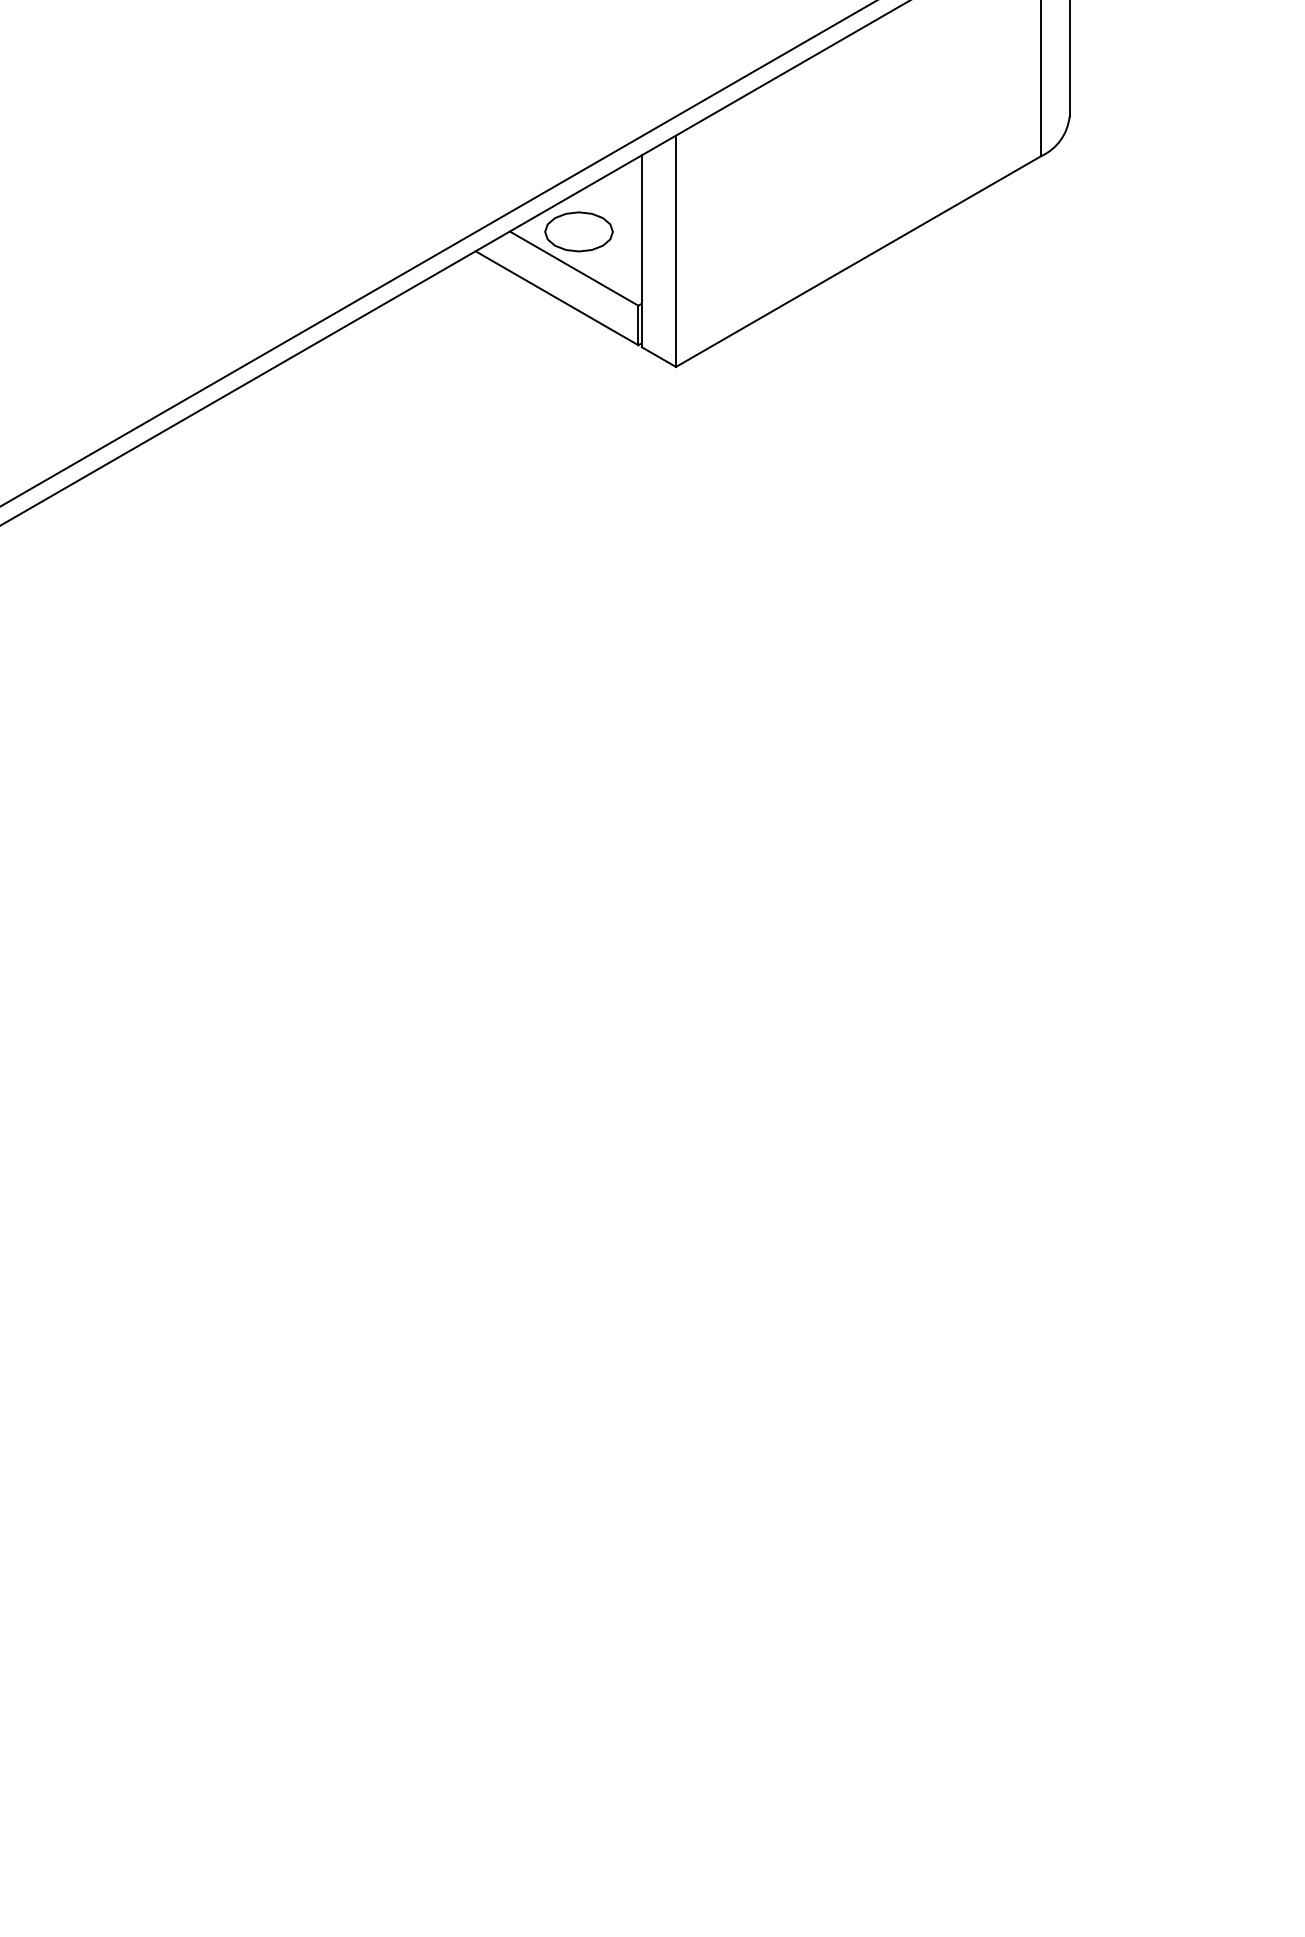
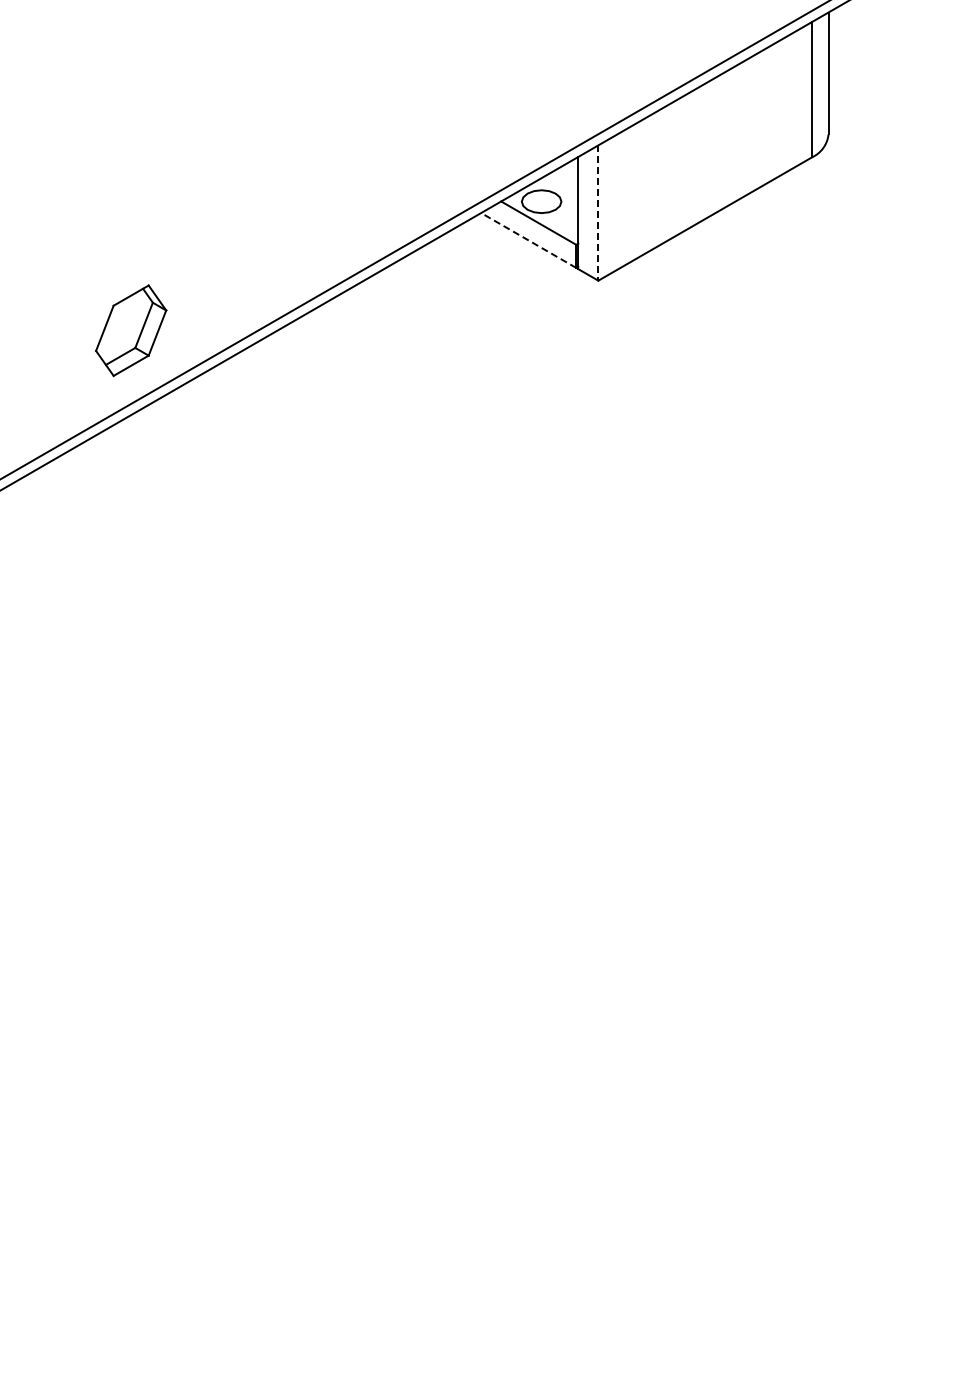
line: (676, 252) -> (598, 213), solid -> dashed
line: (556, 298) -> (528, 240), solid -> dashed

